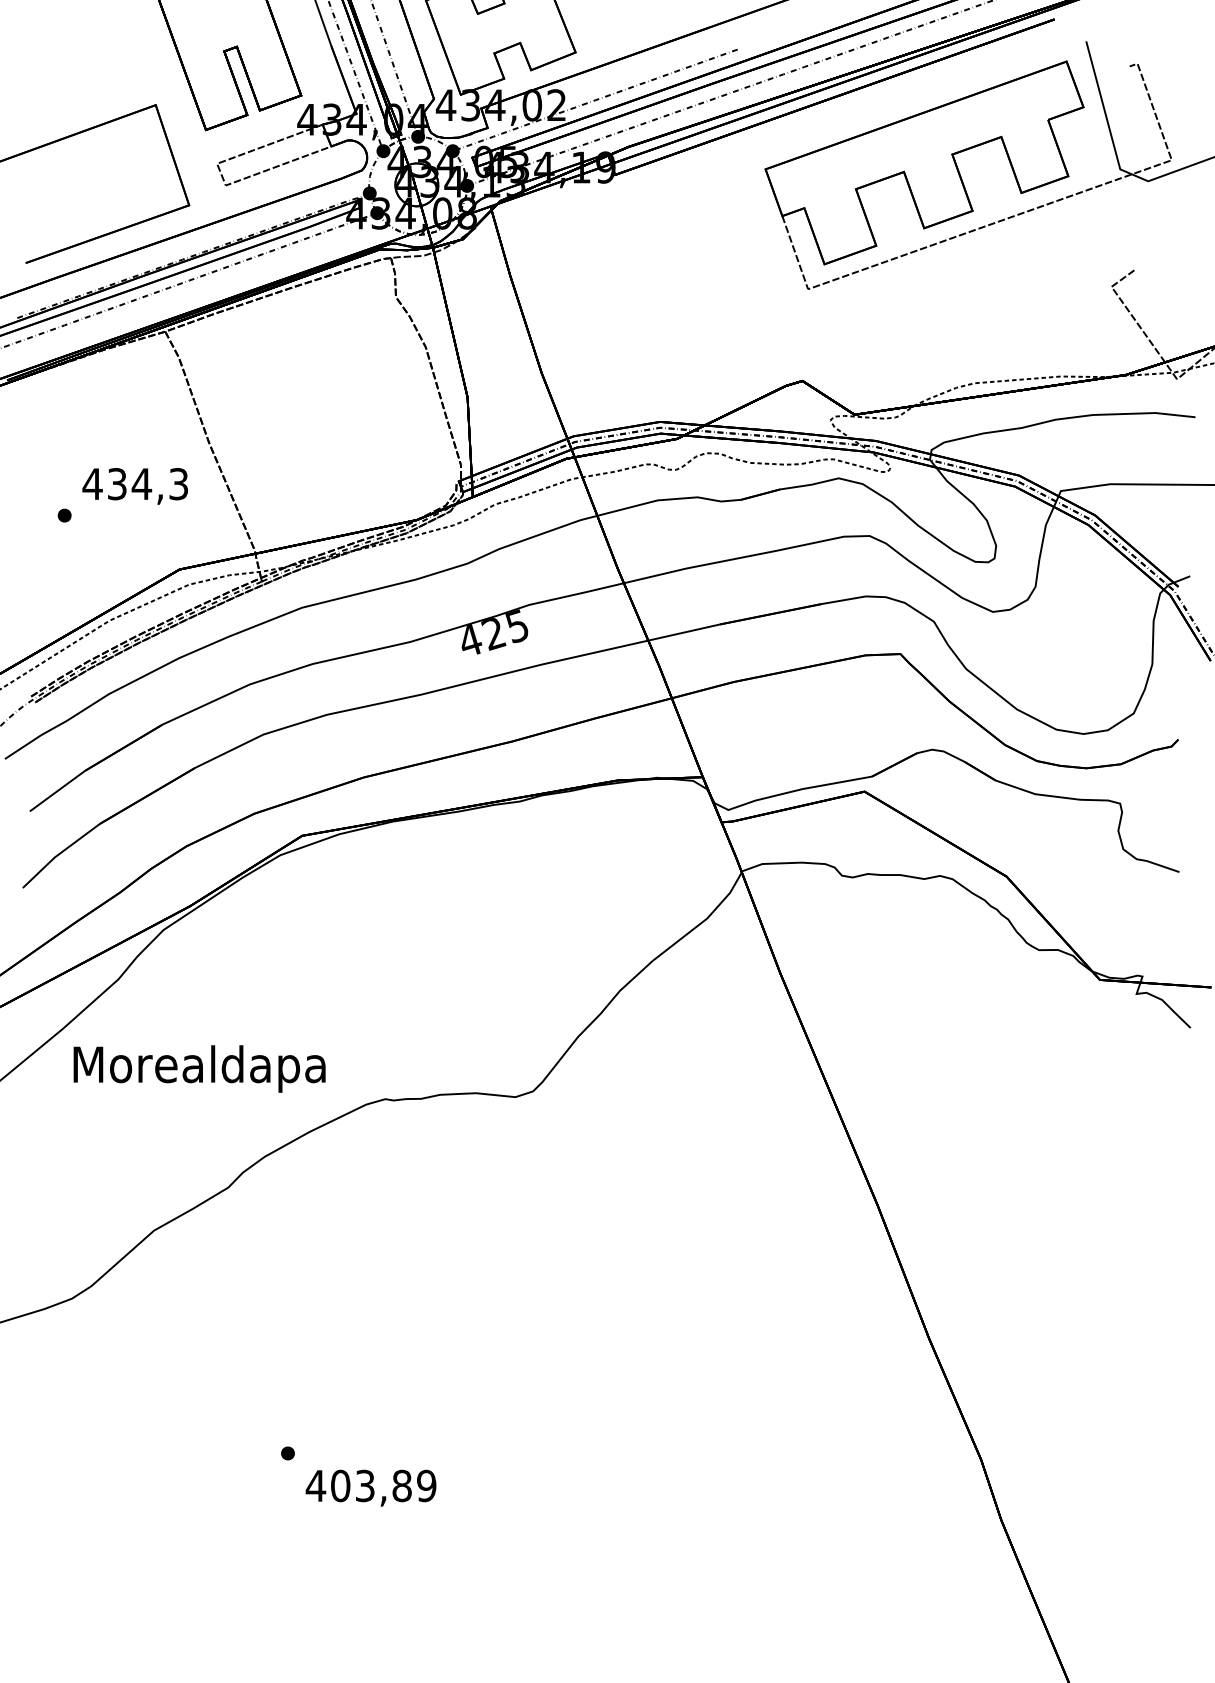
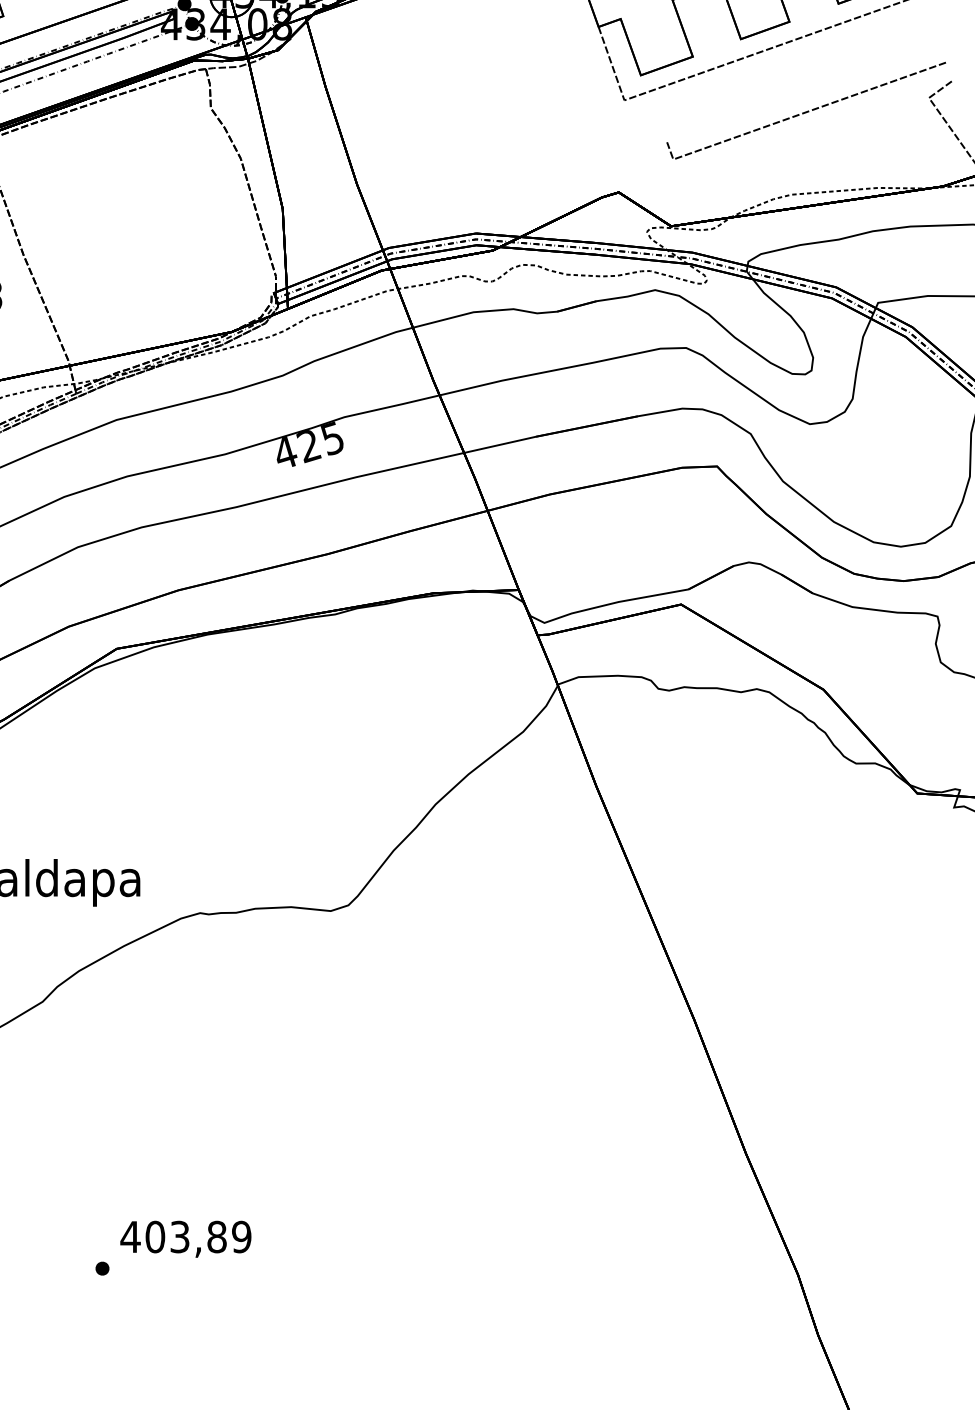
line: (990, 299) -> (807, 110), added
text: (370, 1487) -> (185, 1238), moved

